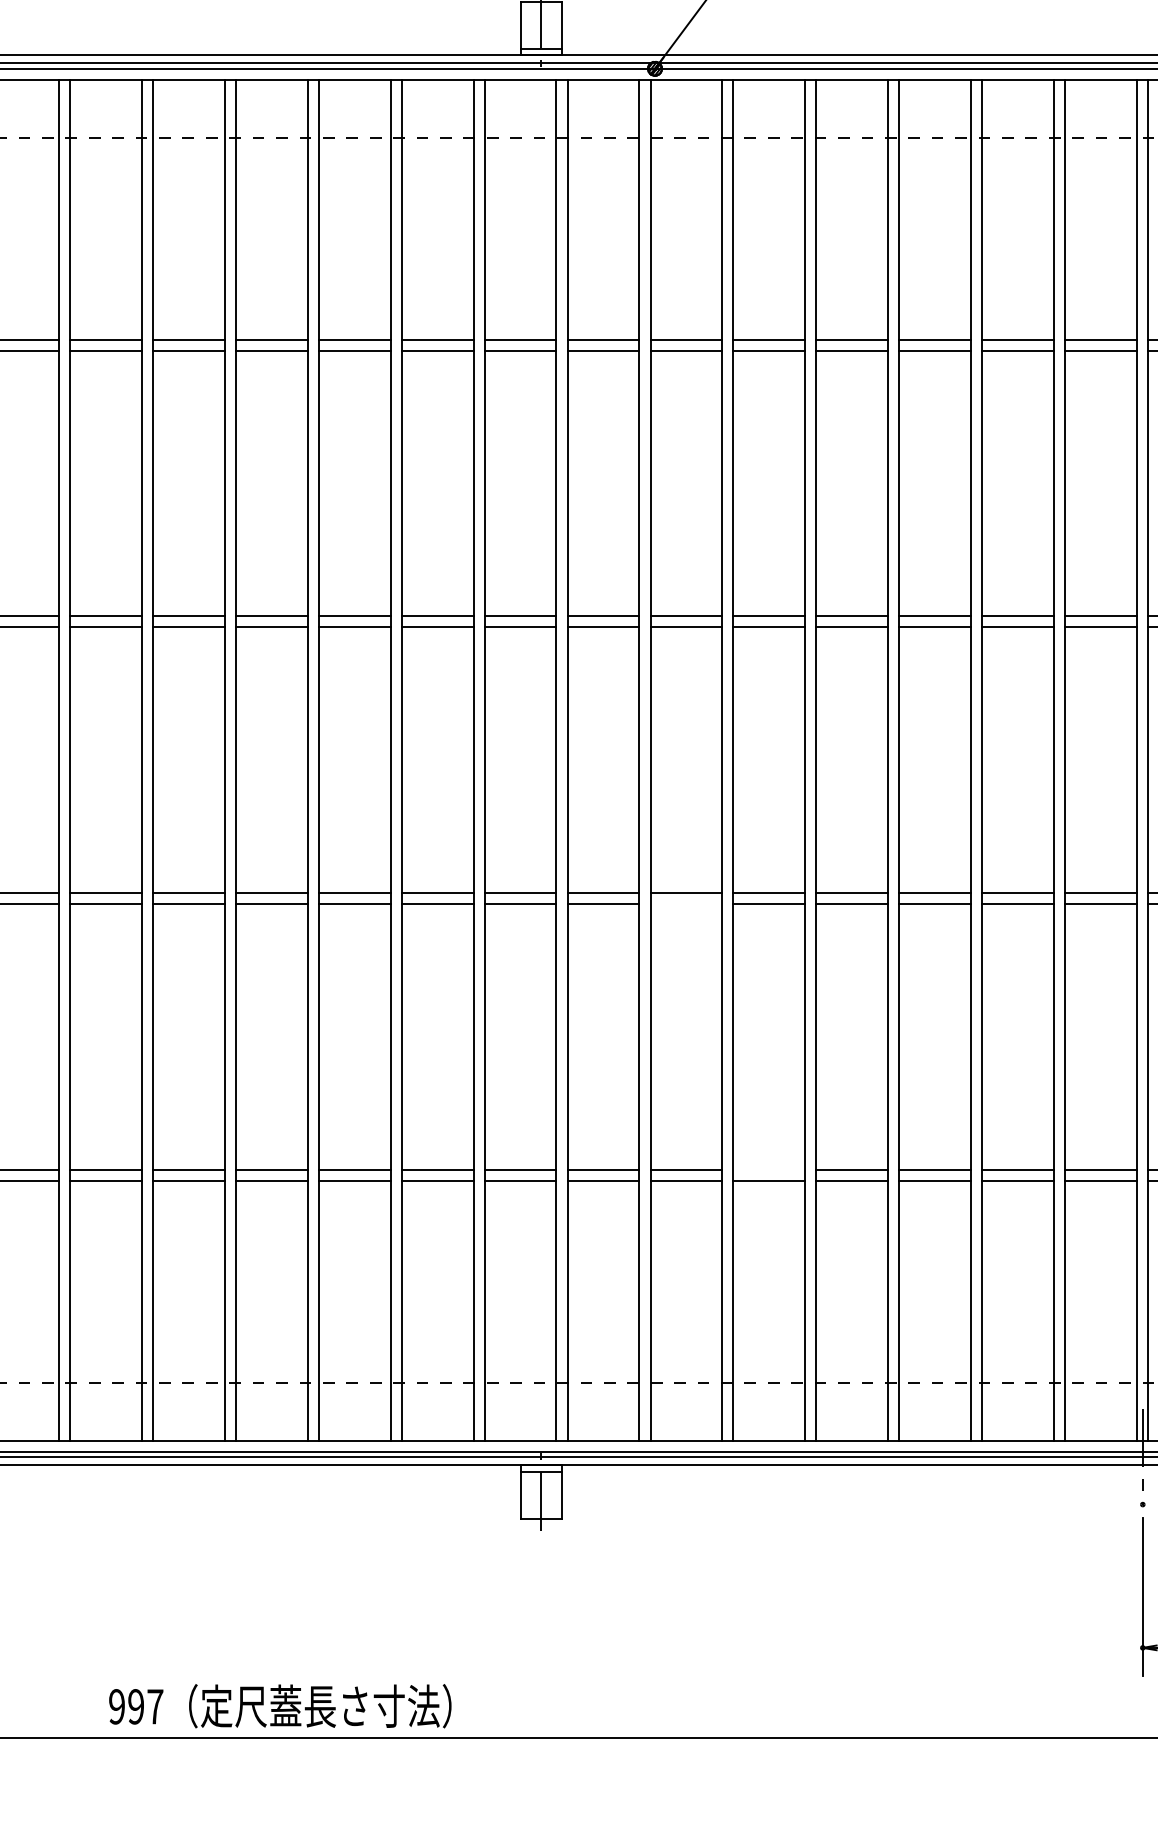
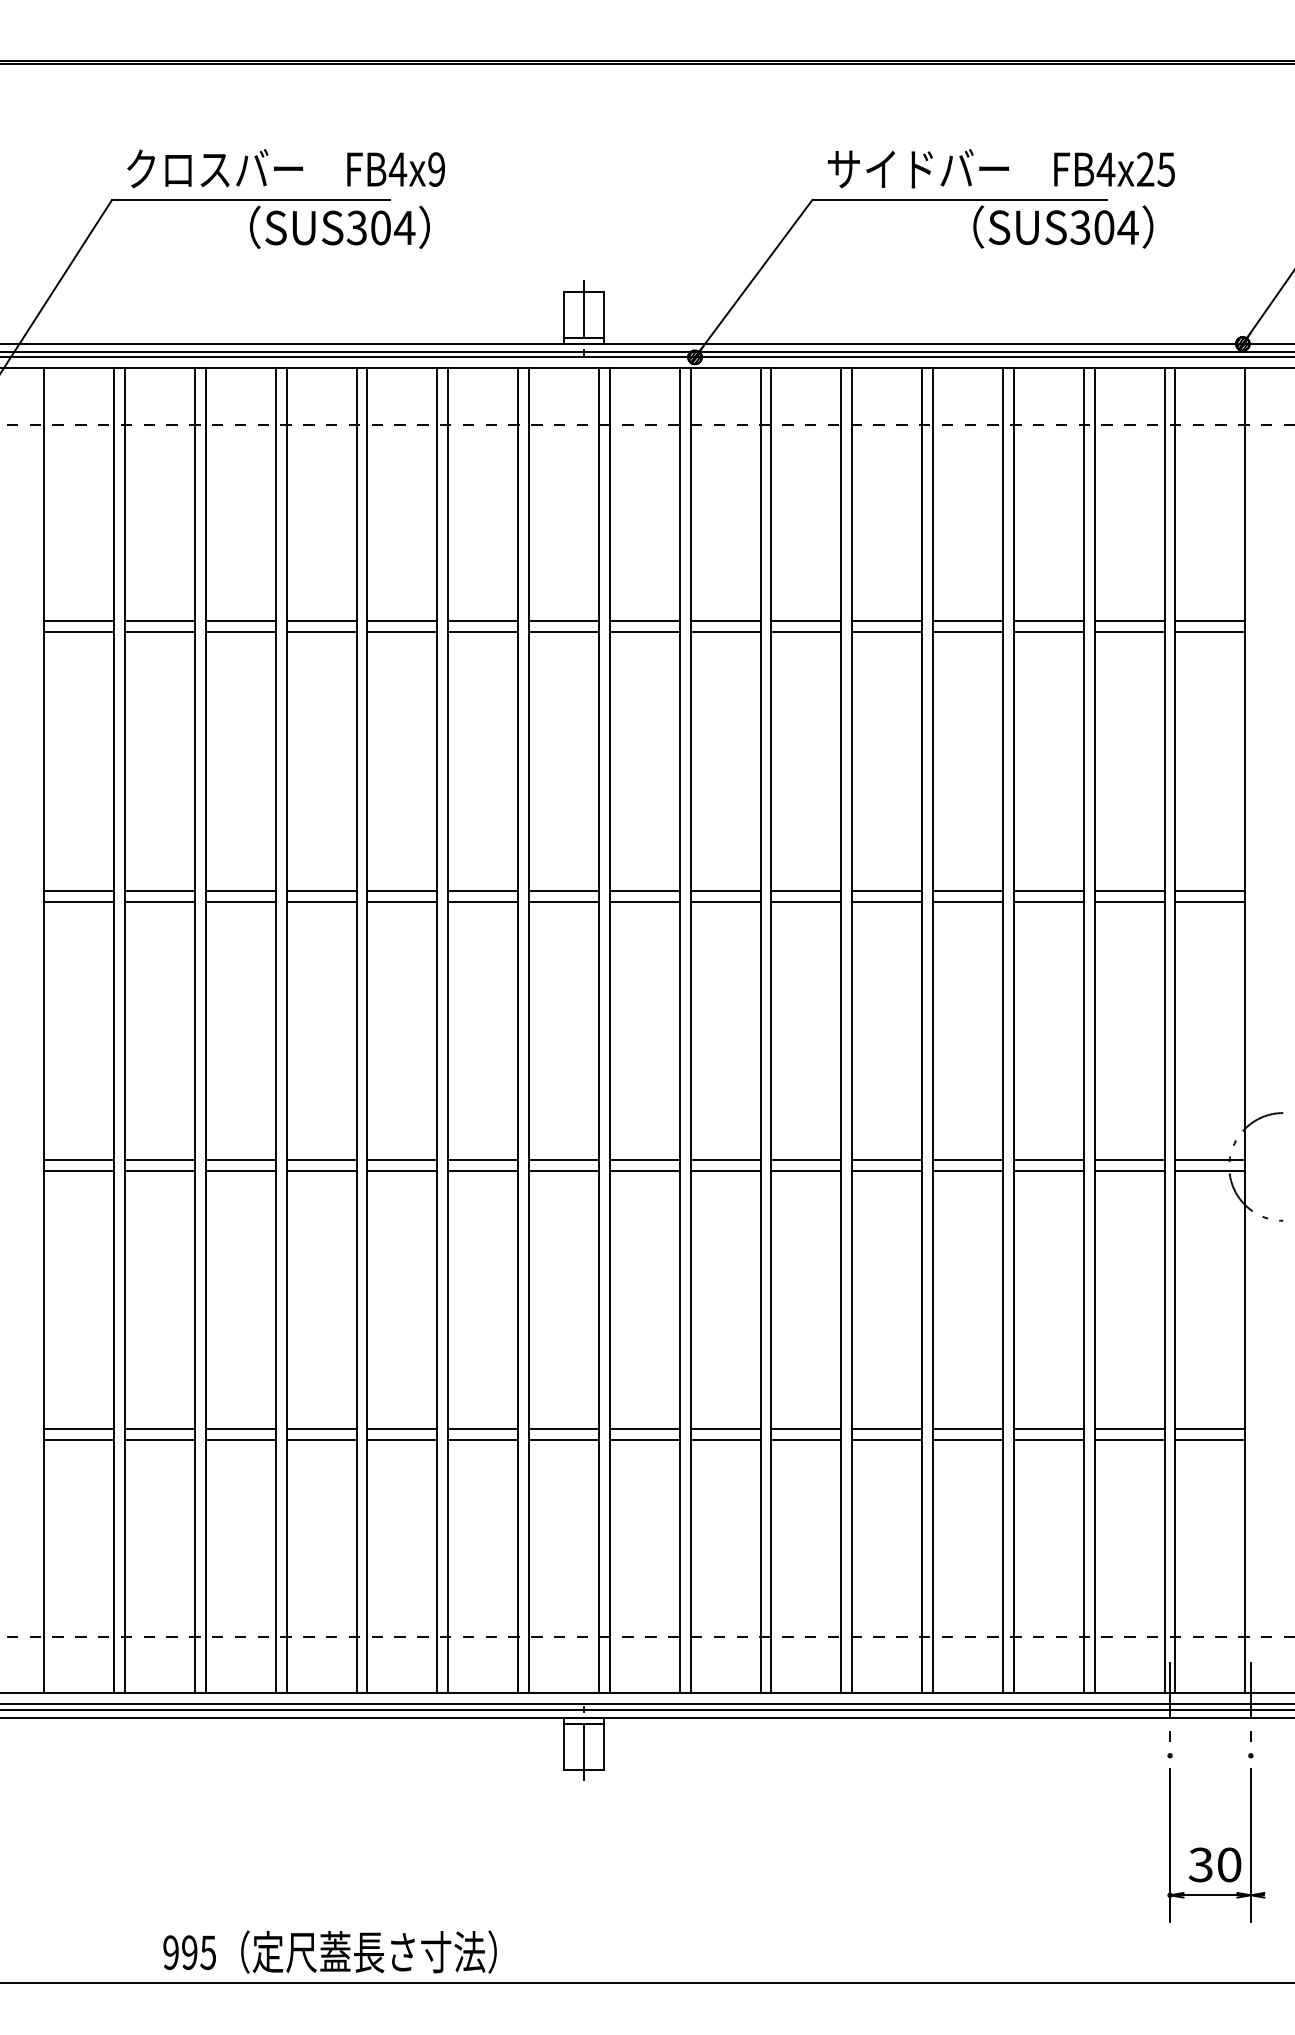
line: (686, 903) -> (725, 1170), added
line: (769, 1169) -> (806, 1429), added
text: (155, 1706) -> (208, 1952), 997 -> 995

